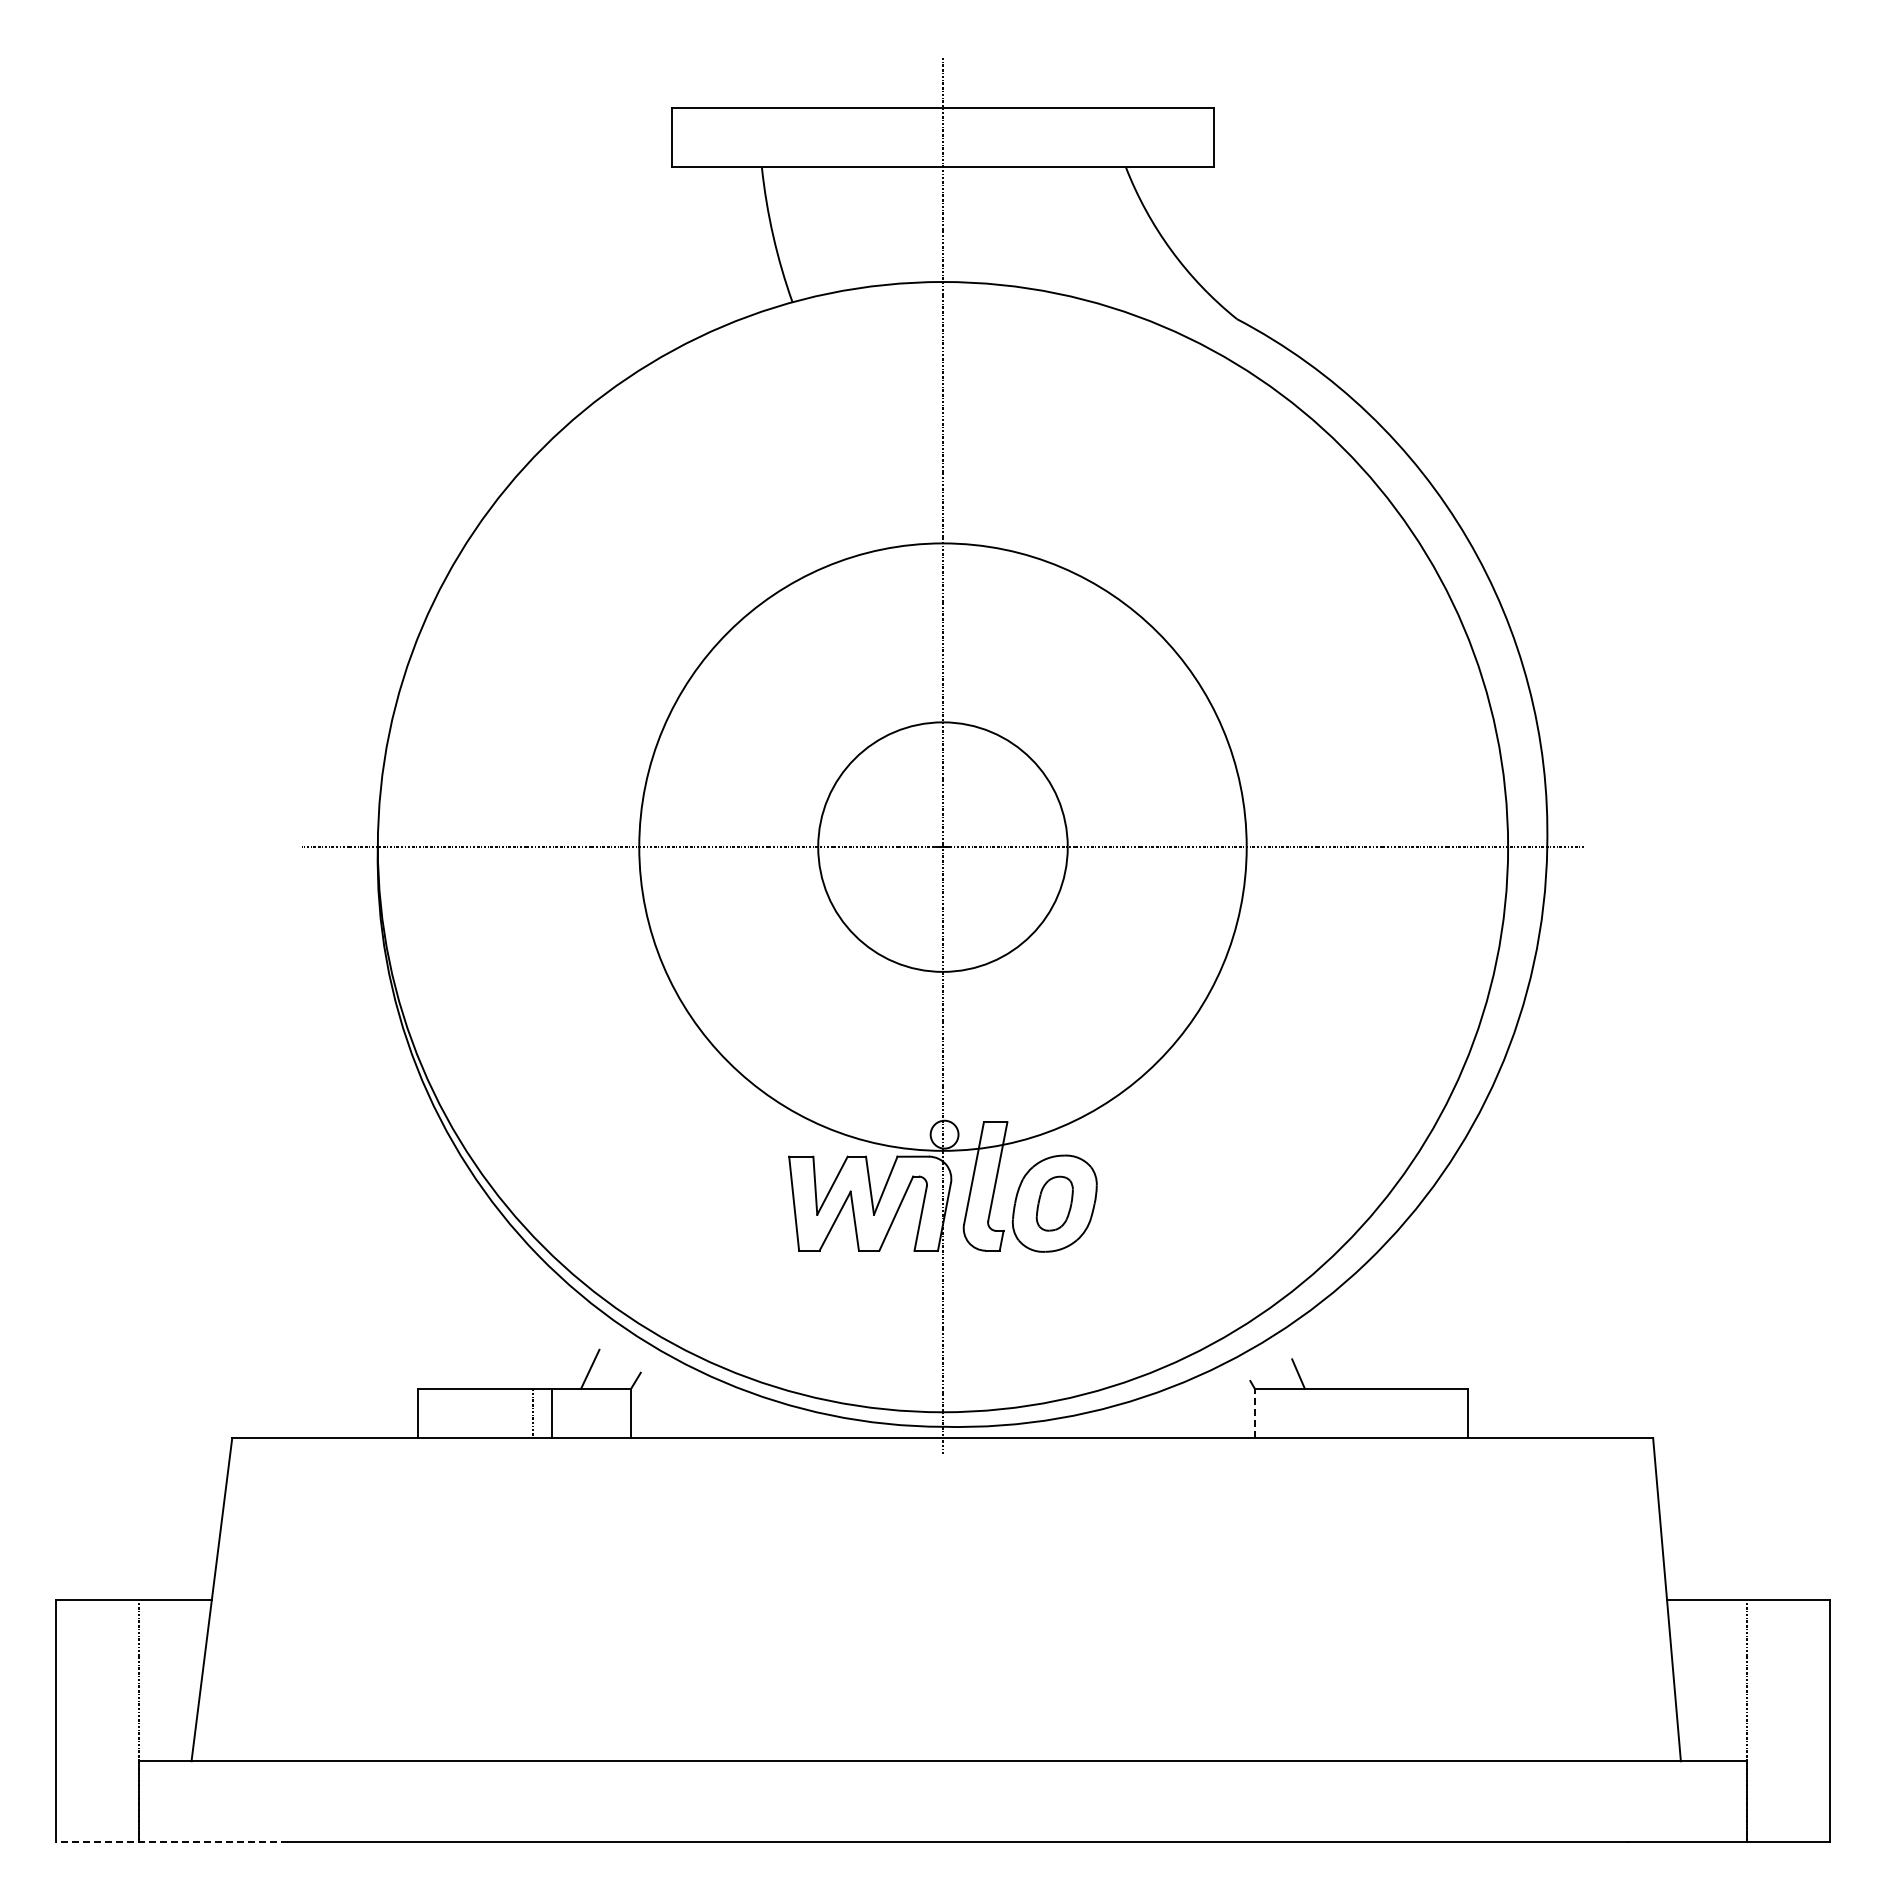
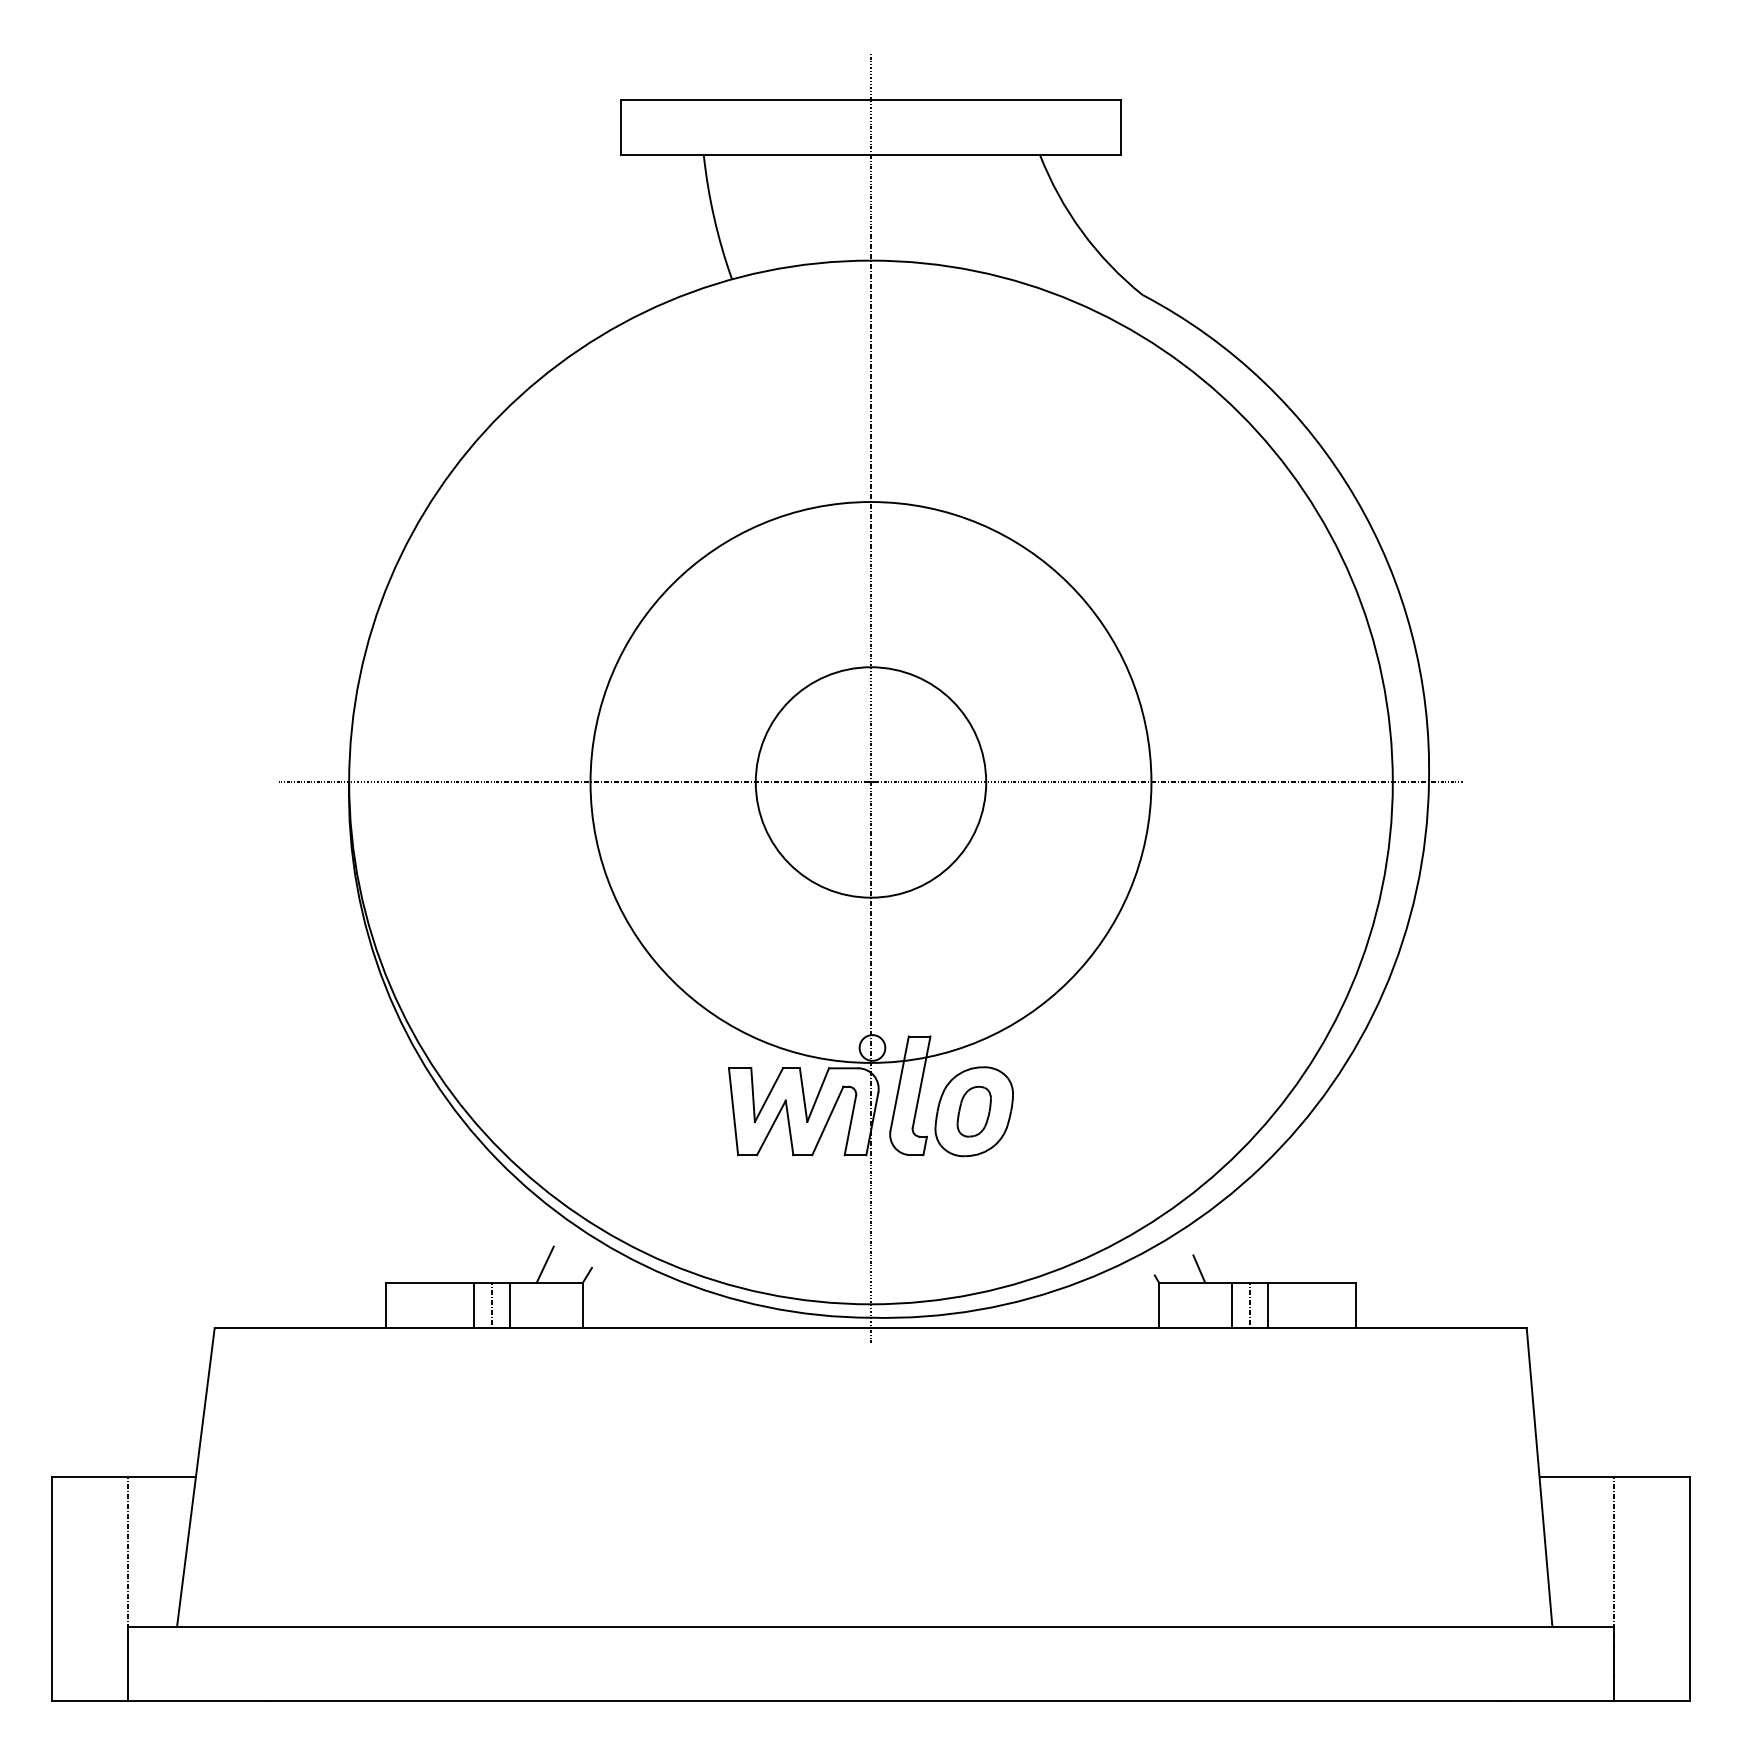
line: (512, 1413) -> (473, 1305), added
line: (1254, 1413) -> (1158, 1305), dashed -> solid
line: (1333, 1413) -> (1231, 1305), added
line: (1353, 1413) -> (1250, 1305), added
line: (1373, 1413) -> (1268, 1305), added
line: (172, 1842) -> (159, 1701), dashed -> solid

